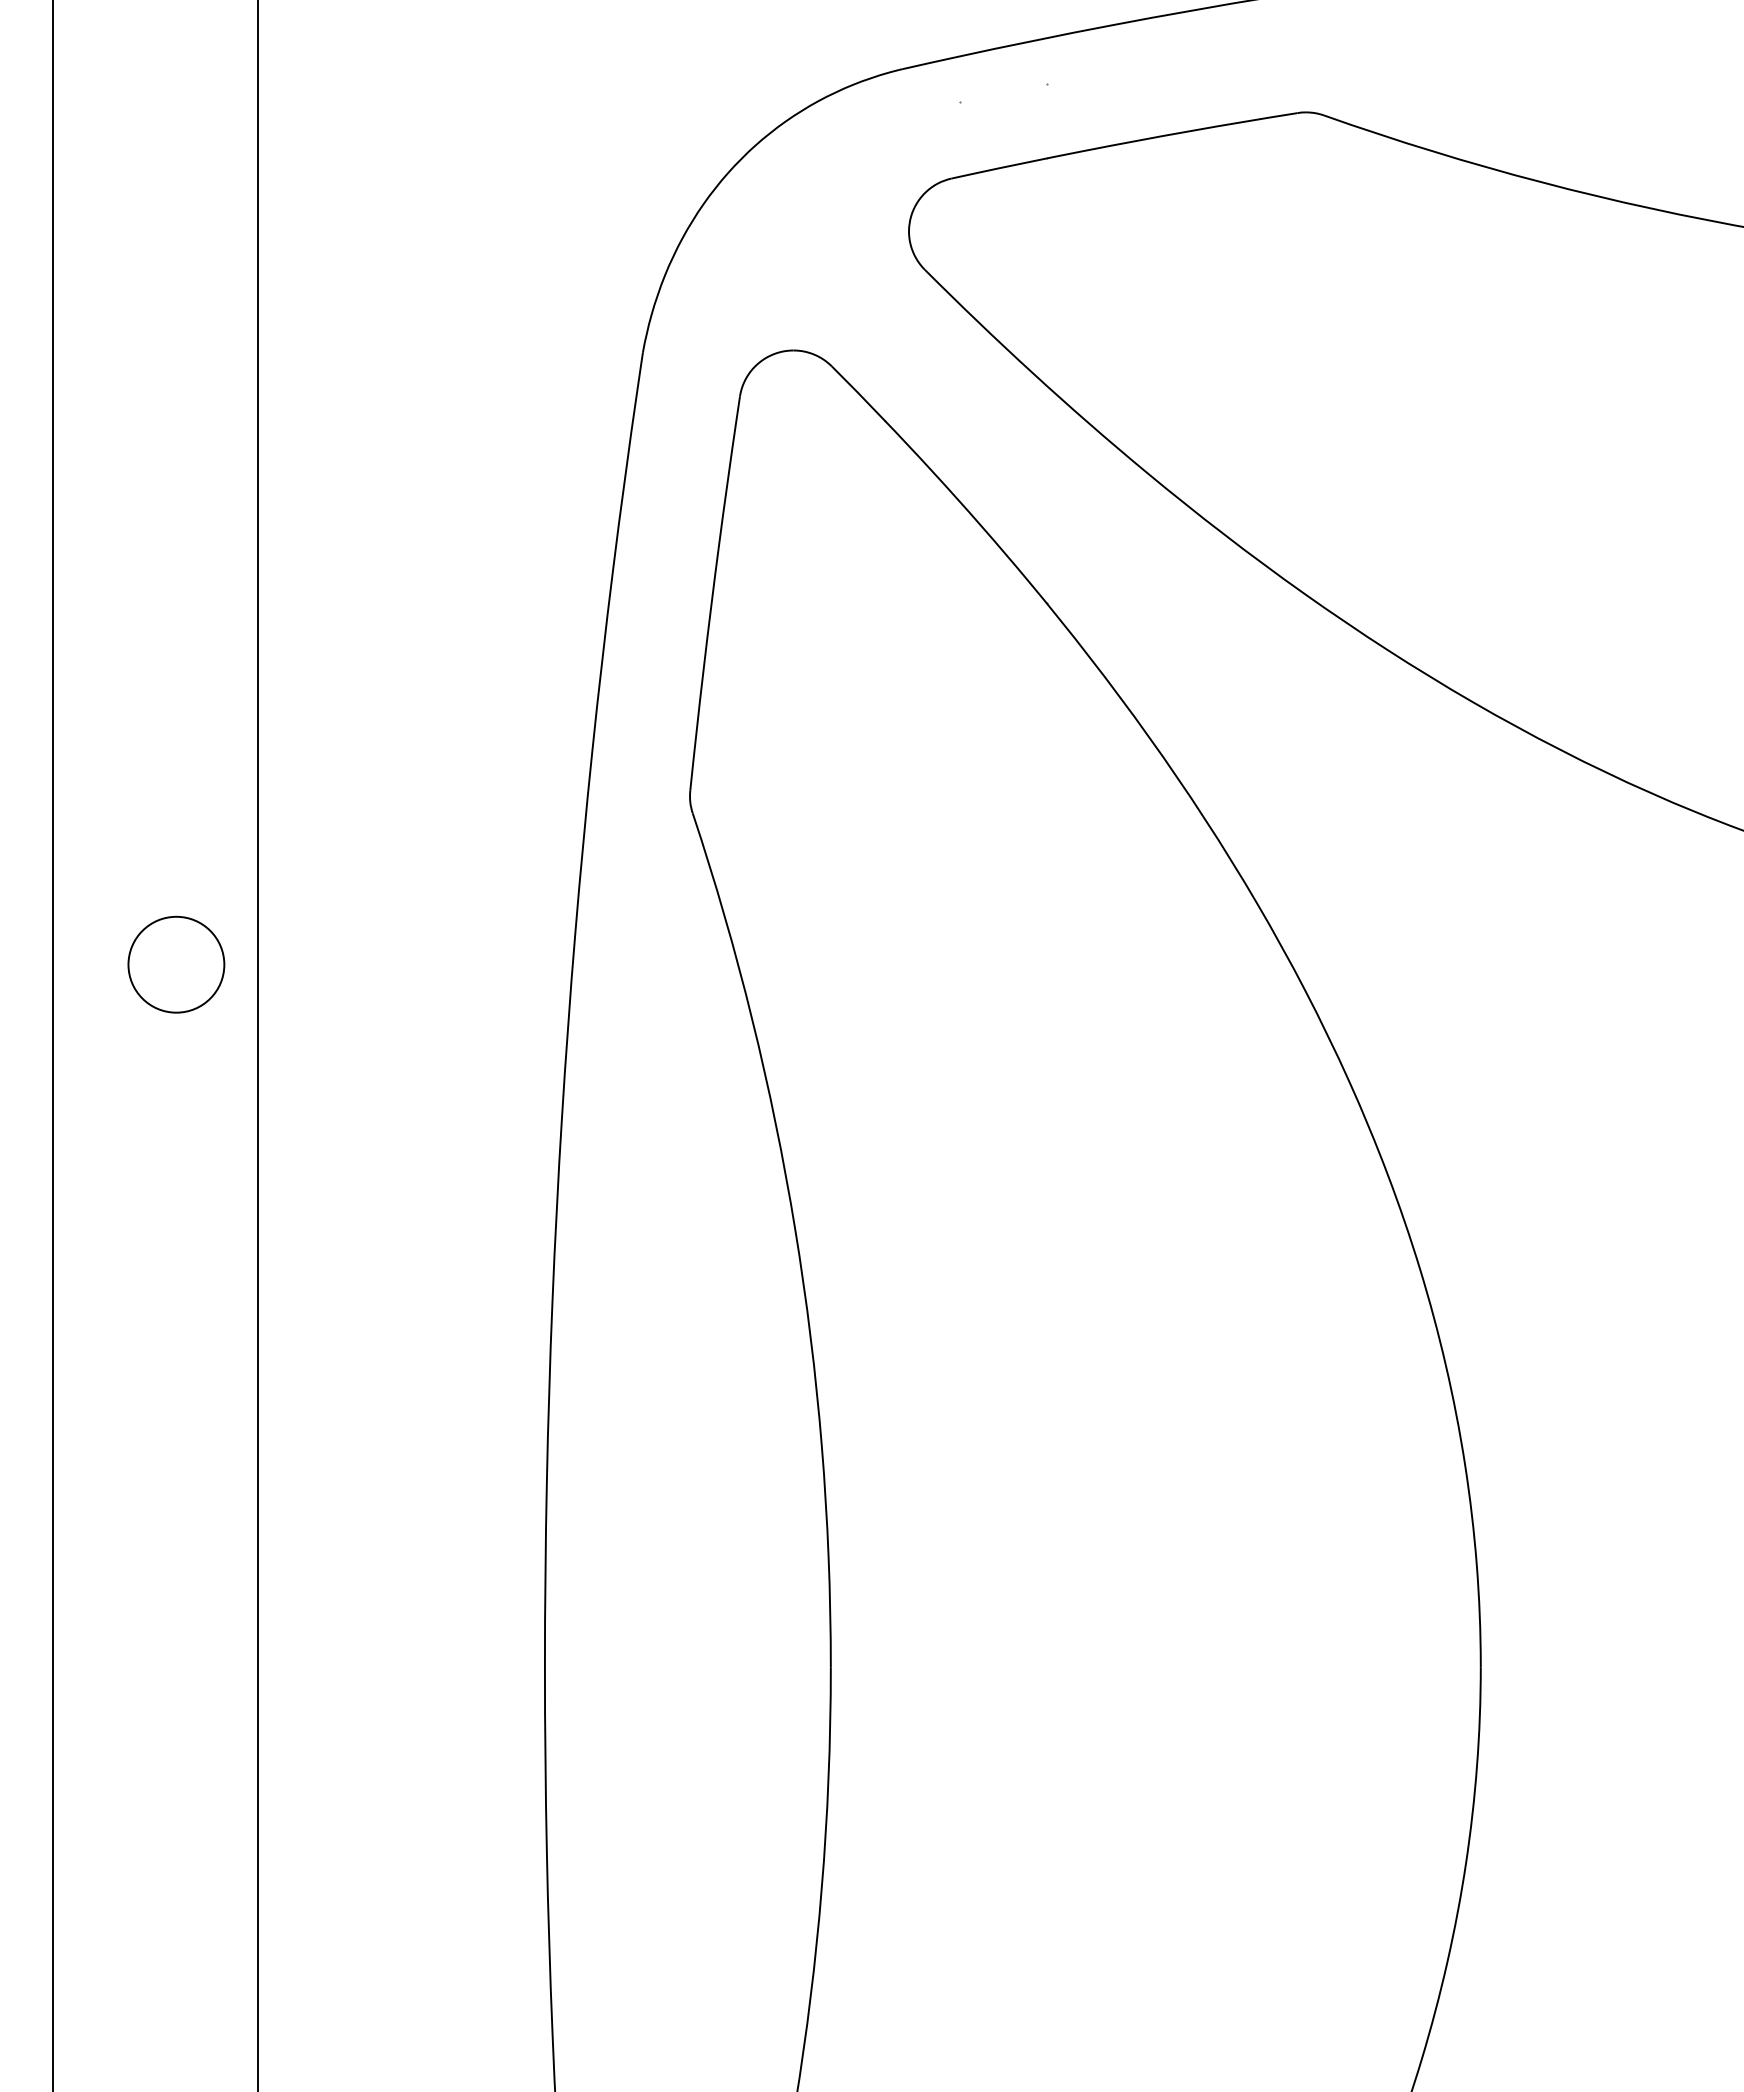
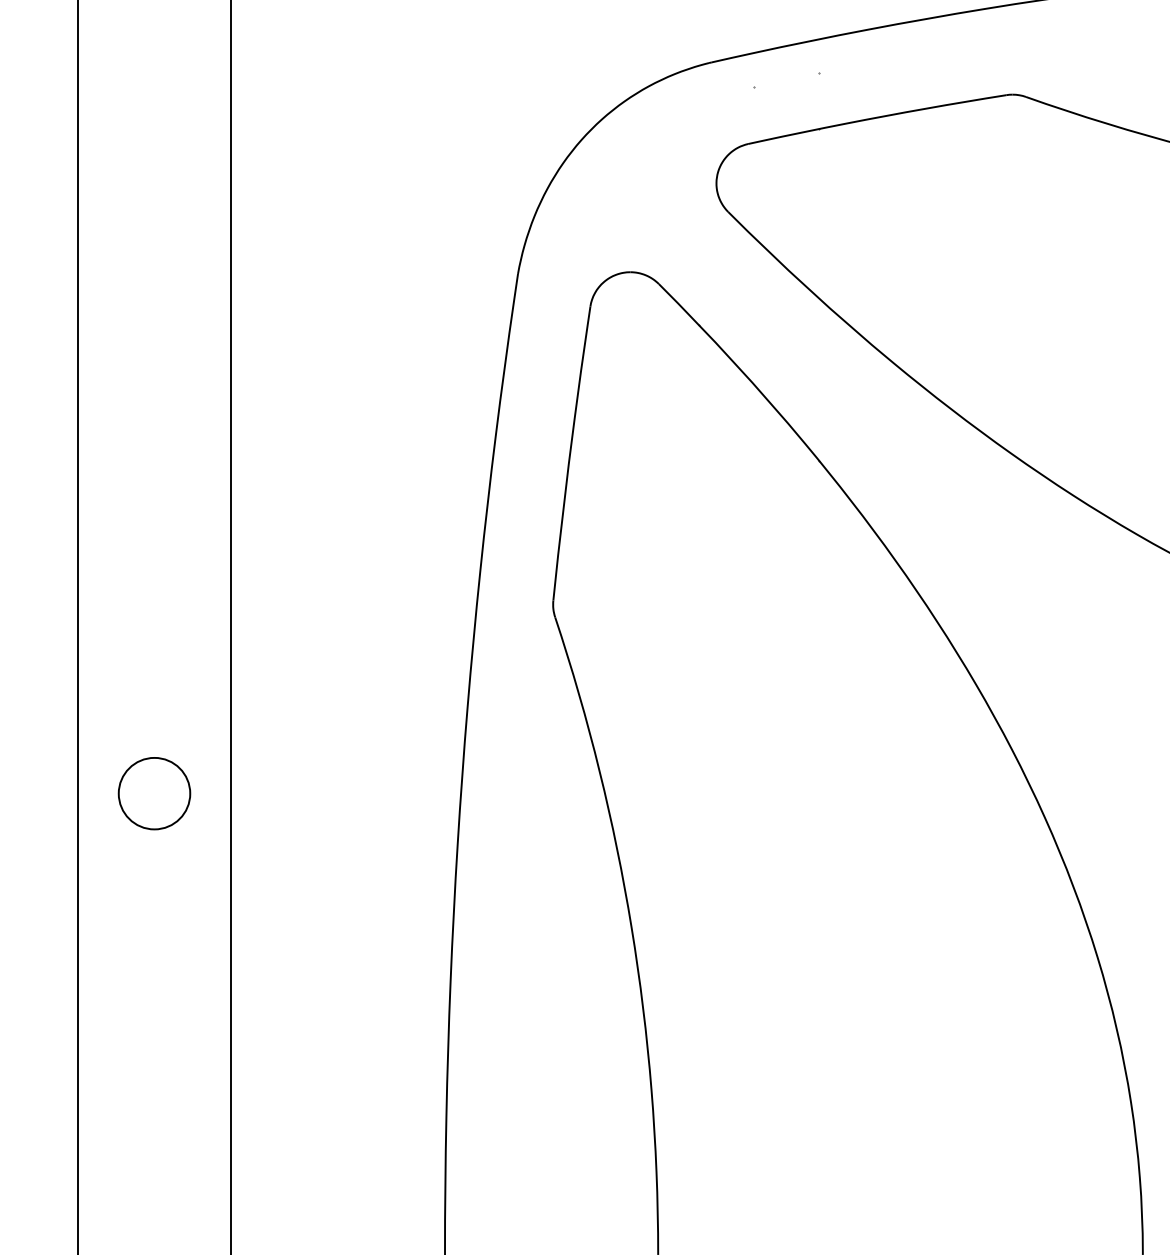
circle: (176, 964) -> (154, 793), moved

